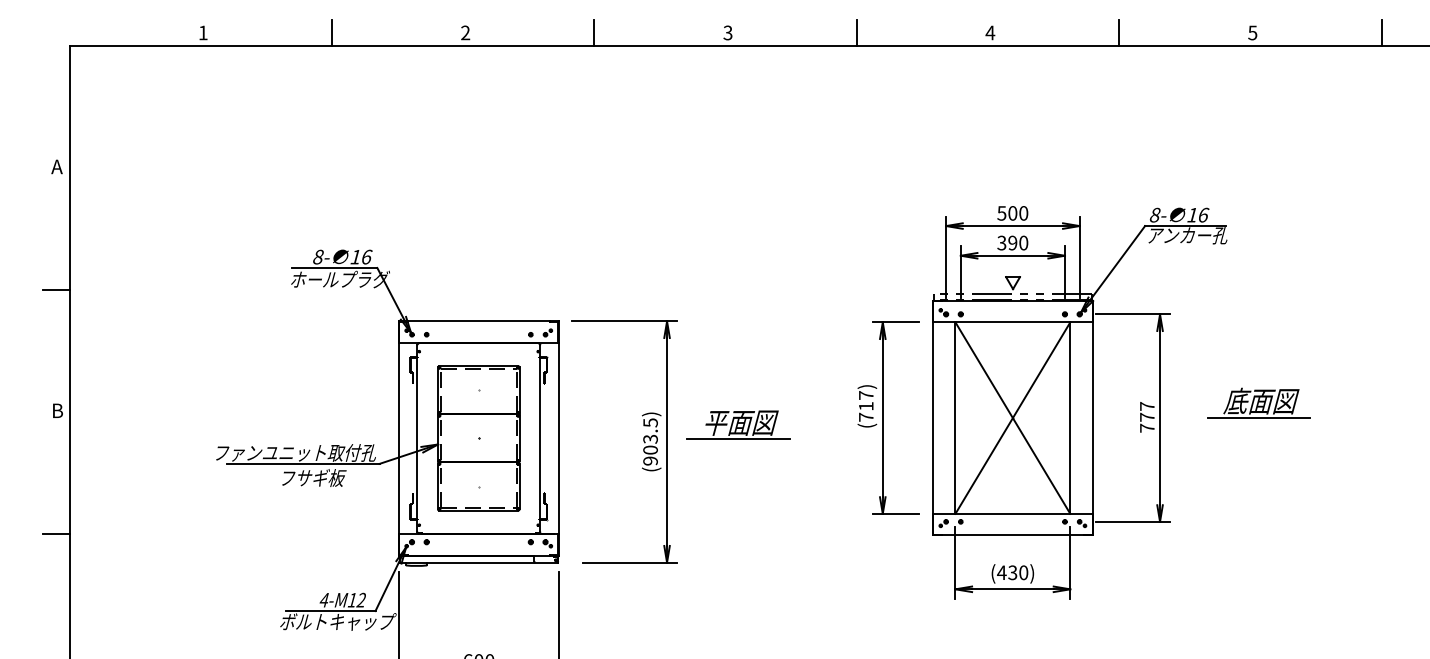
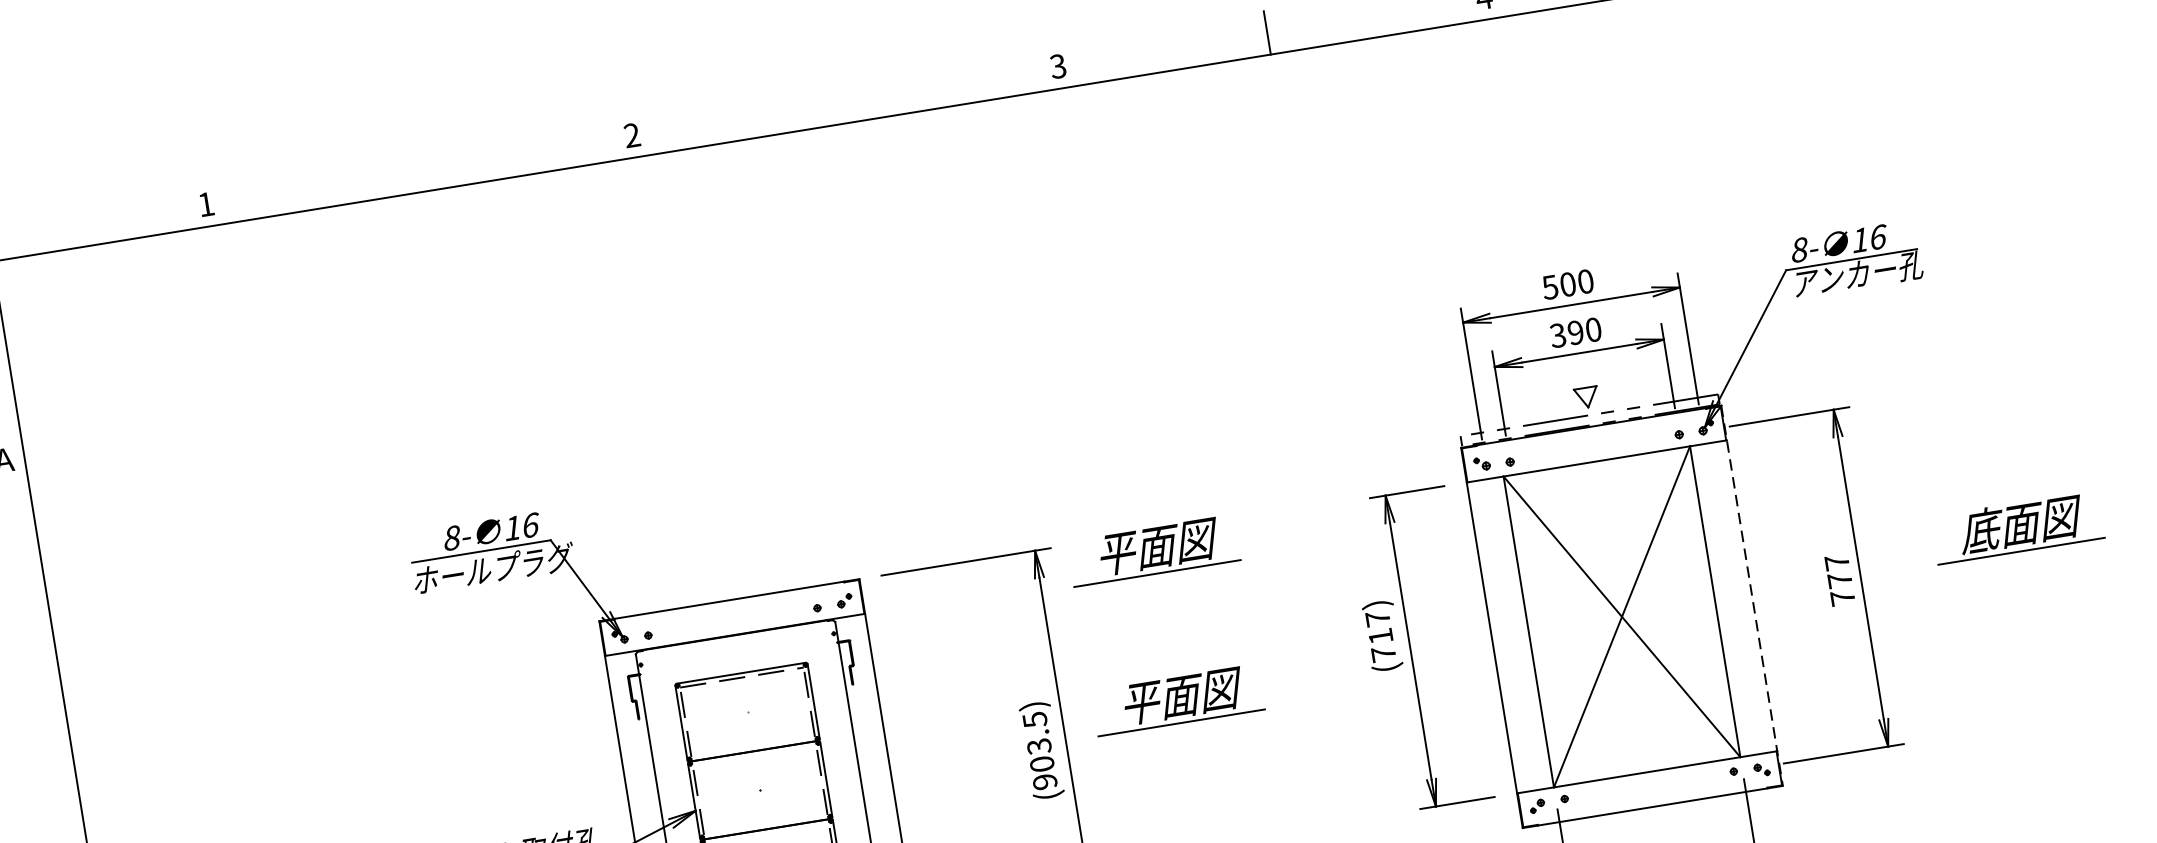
line: (332, 32) -> (415, 169), removed
line: (594, 32) -> (841, 100), removed
line: (55, 290) -> (34, 661), removed
part: (738, 332) -> (1153, 550), added
line: (1093, 418) -> (1752, 596), solid -> dashed

